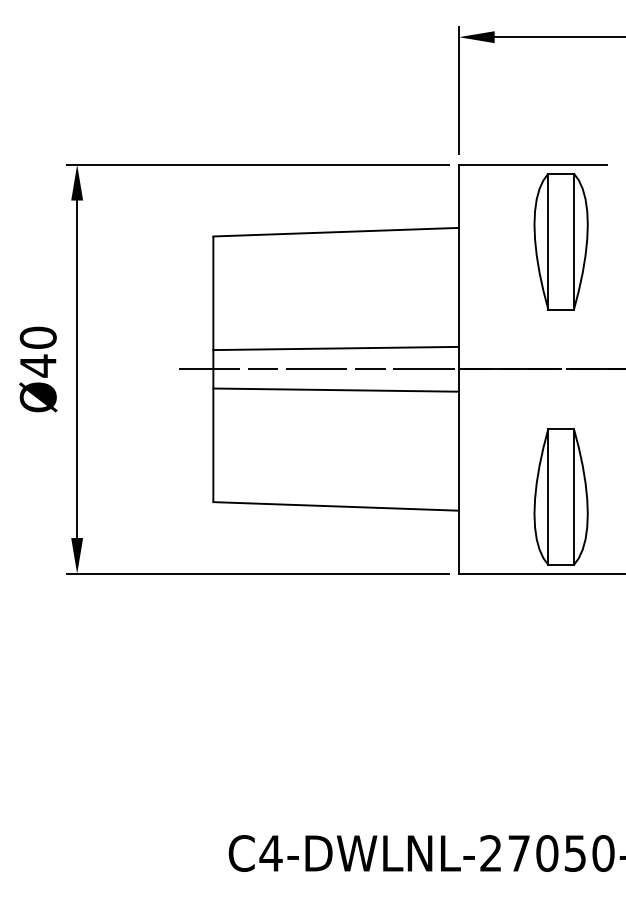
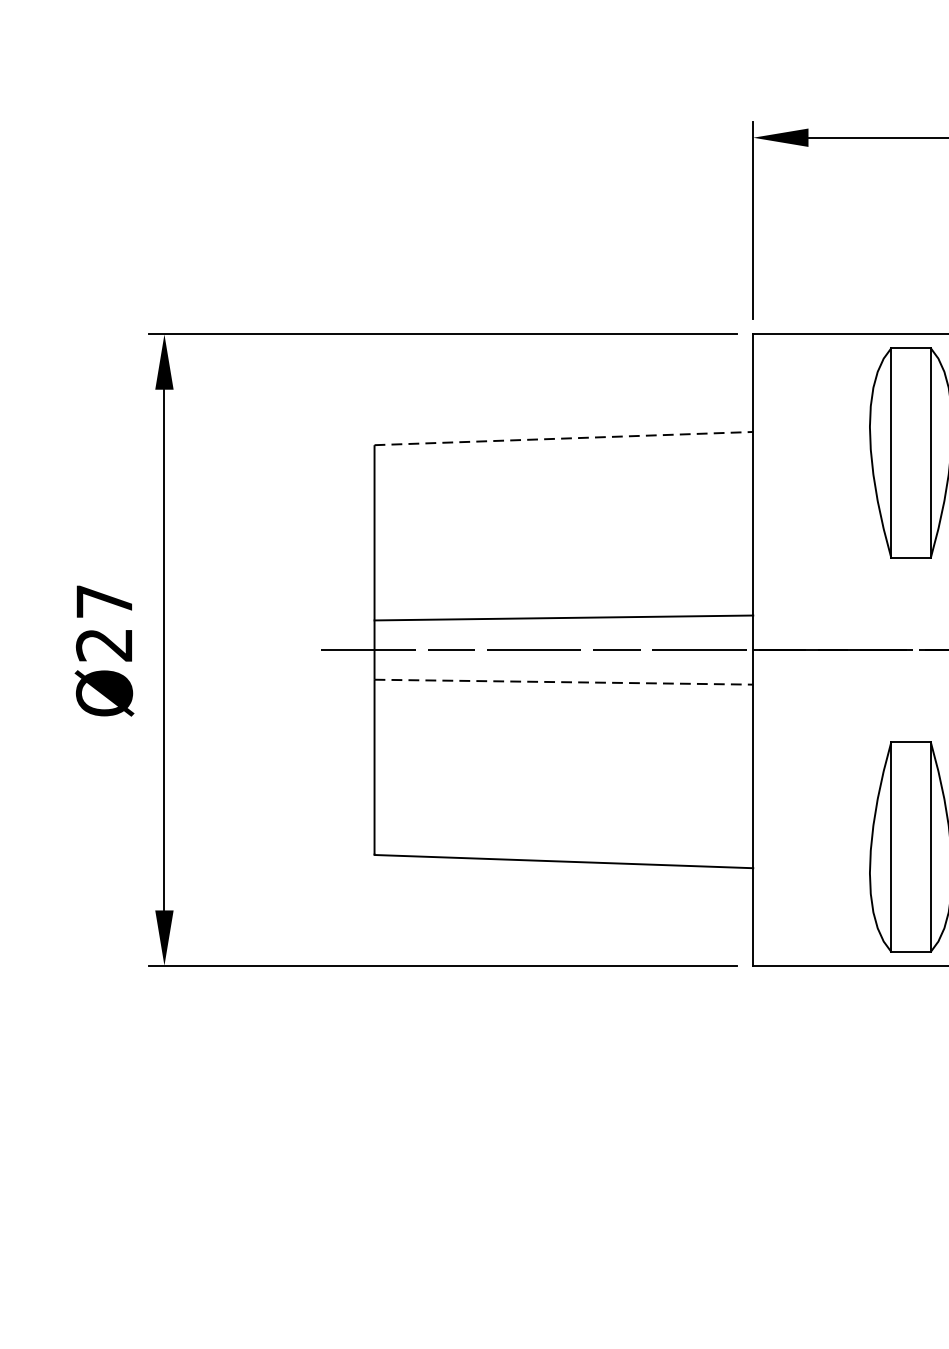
line: (336, 232) -> (564, 439), solid -> dashed
text: (37, 351) -> (103, 622), Ø40 -> Ø27
line: (336, 390) -> (564, 682), solid -> dashed

